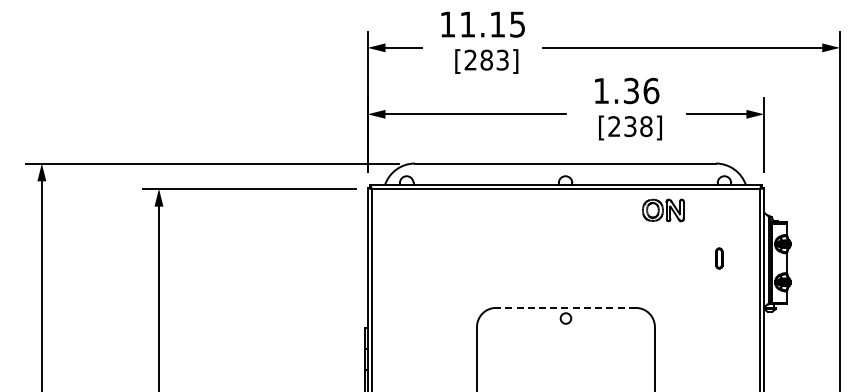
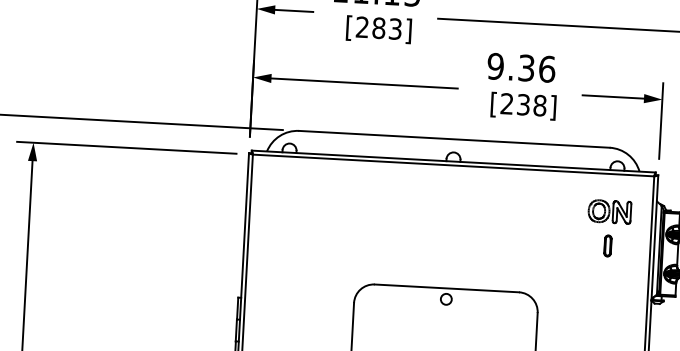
text: (601, 90) -> (495, 65), 1.36 -> 9.36
part: (663, 210) -> (609, 211), moved
line: (565, 307) -> (446, 287), dashed -> solid

